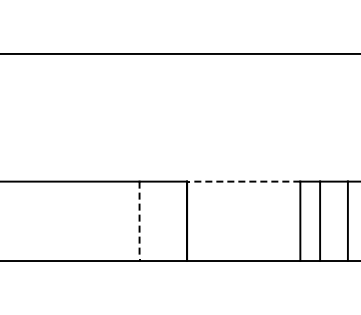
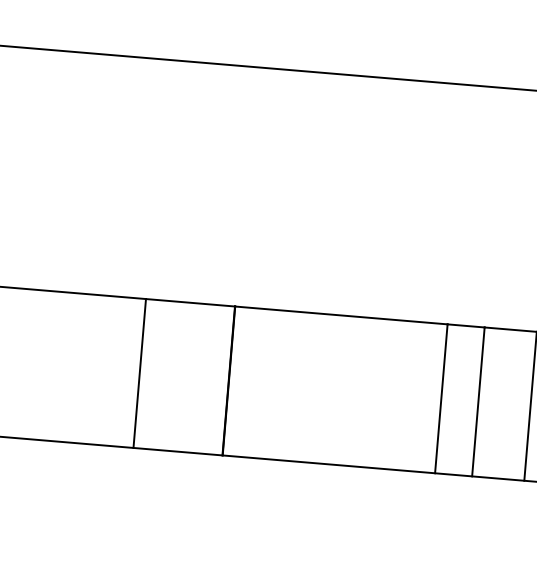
line: (243, 181) -> (340, 315), dashed -> solid
line: (139, 221) -> (139, 373), dashed -> solid

